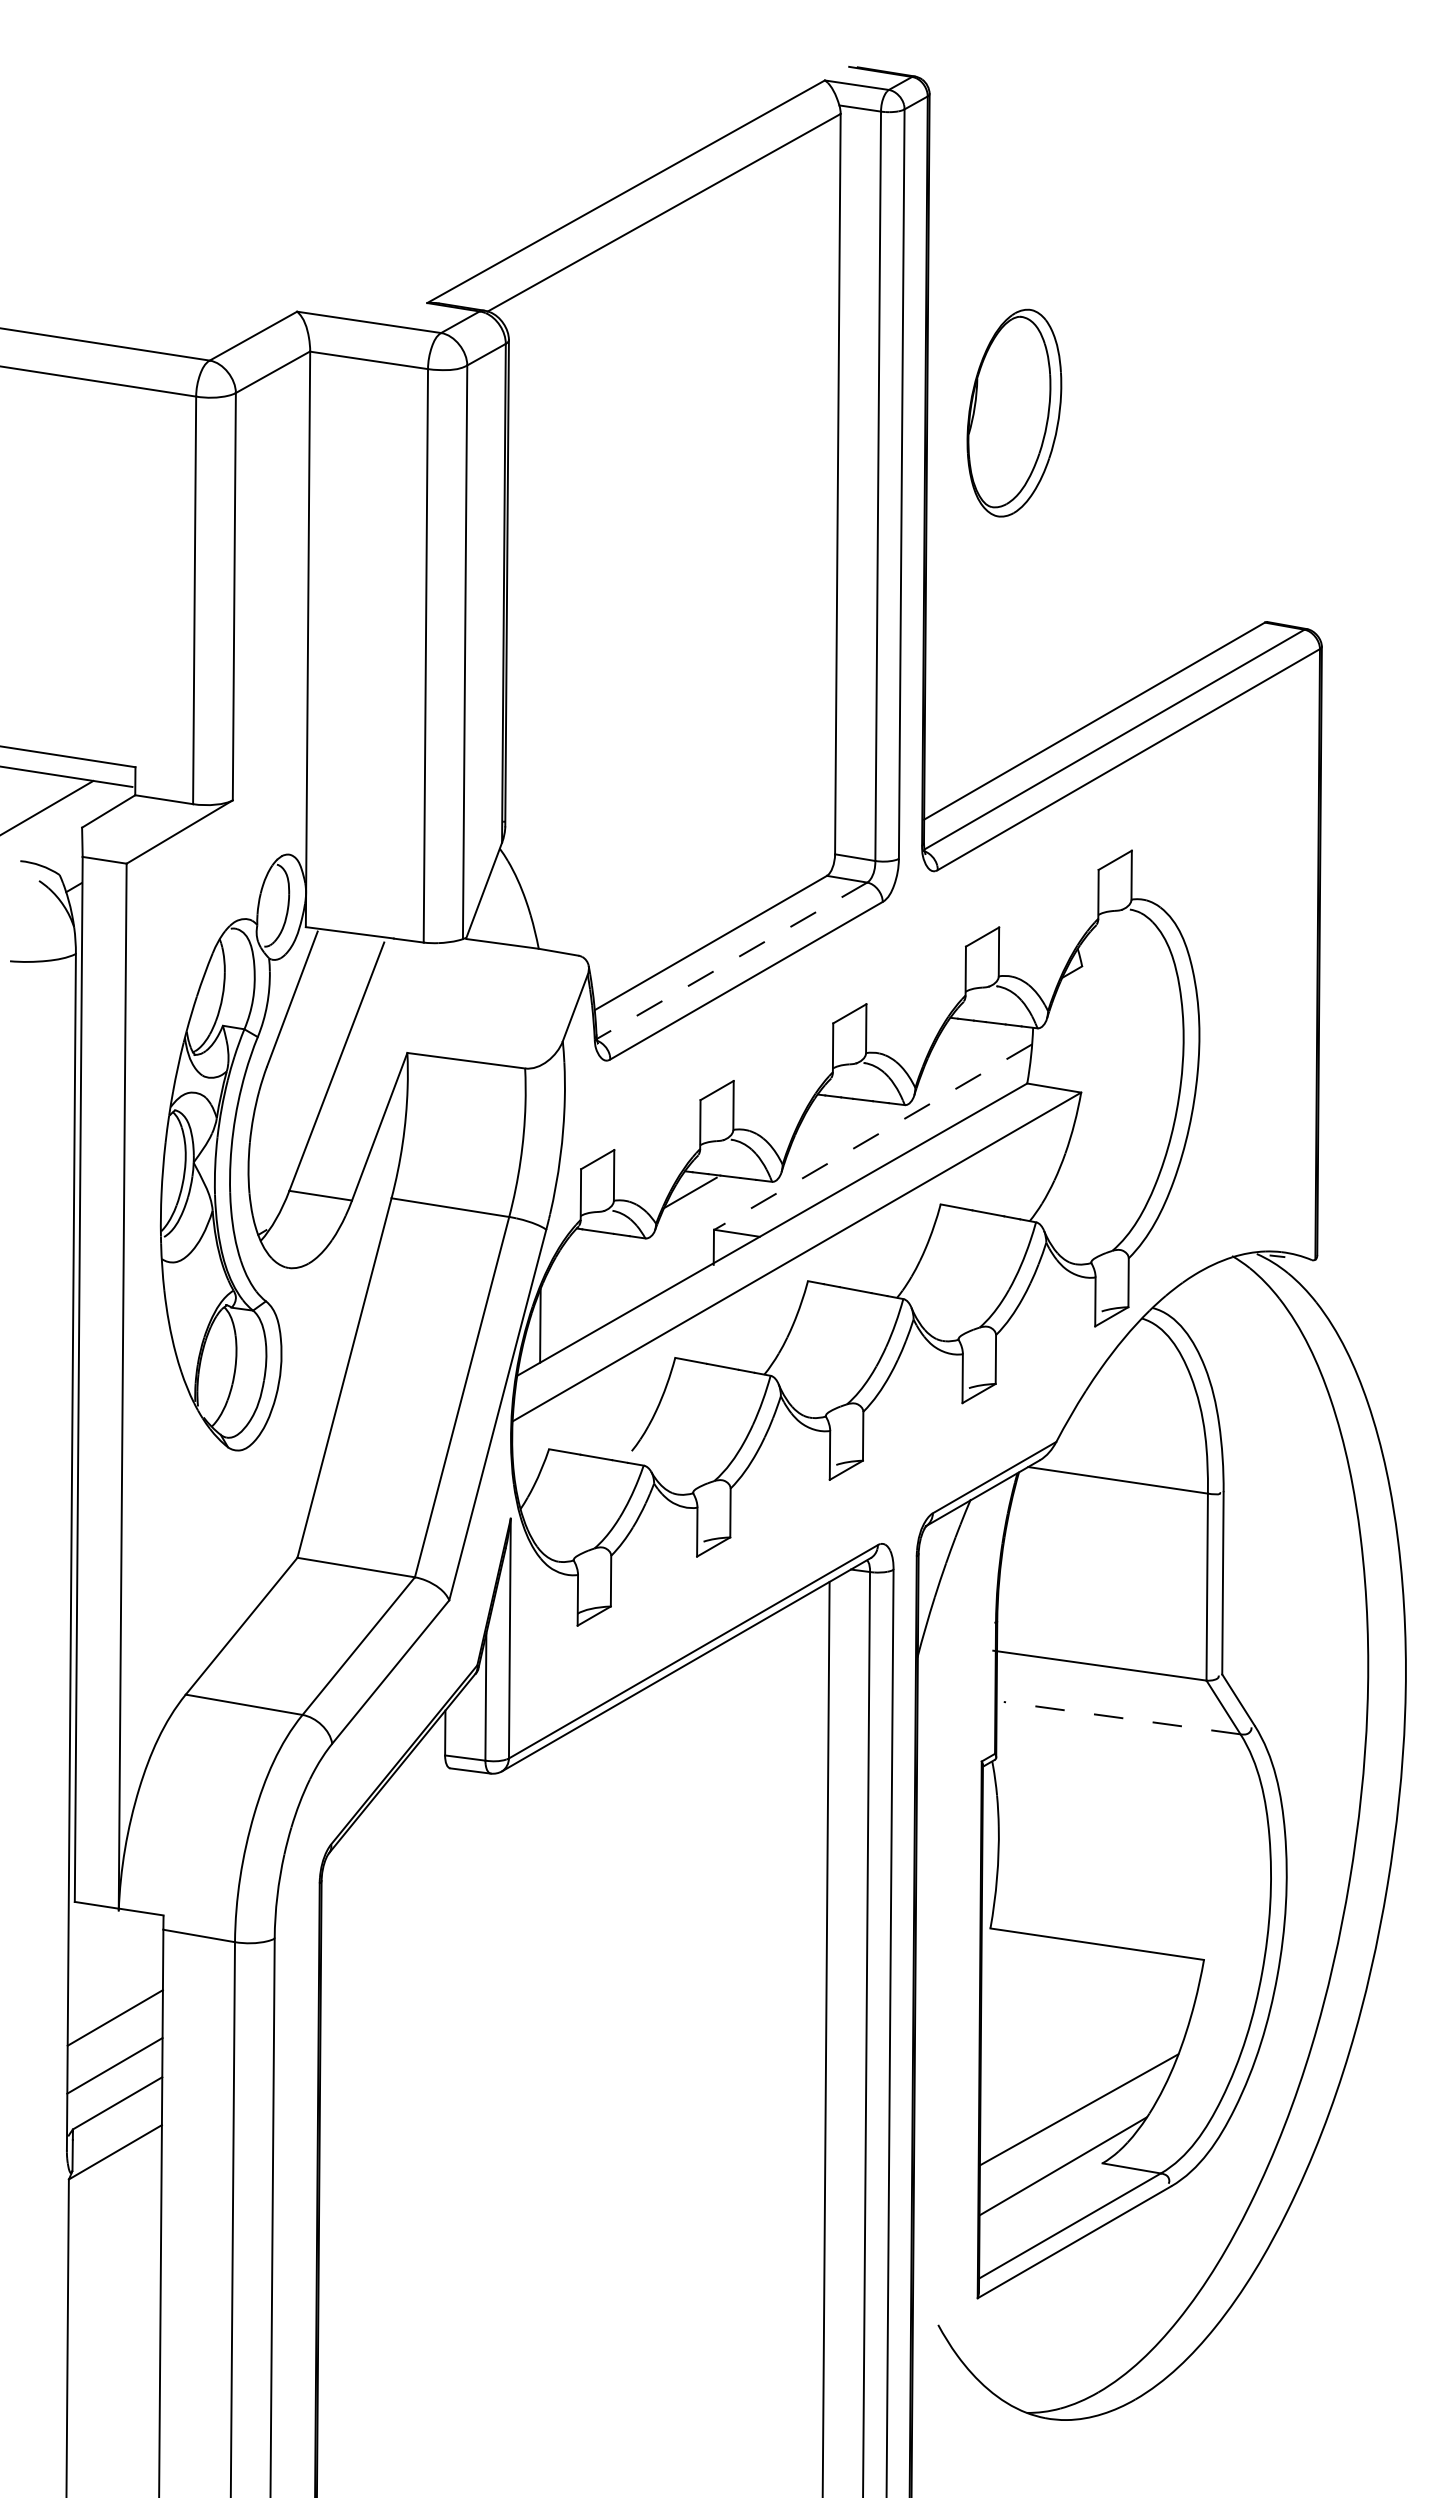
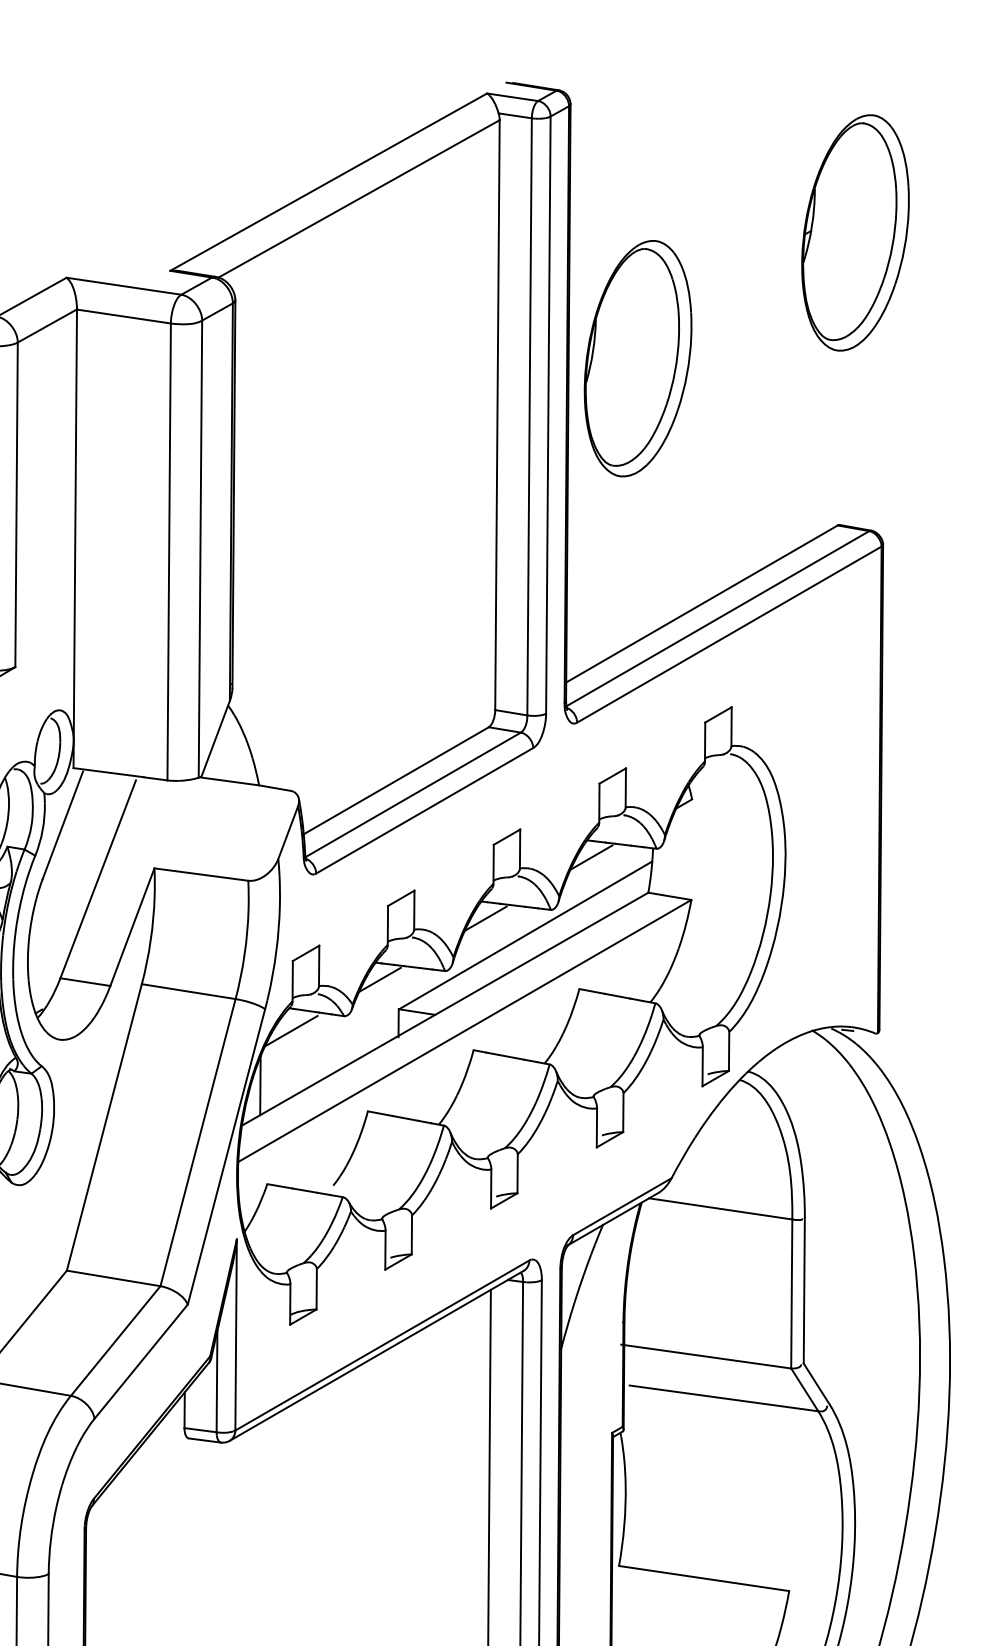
part: (1287, 255) -> (855, 232), added
part: (1014, 412) -> (638, 358), size x1.43
line: (730, 961) -> (411, 795), dashed -> solid
line: (955, 1039) -> (591, 857), added
line: (822, 1115) -> (485, 918), added
line: (873, 1137) -> (525, 935), dashed -> solid
line: (579, 1257) -> (291, 1031), added
line: (1121, 1718) -> (723, 1398), dashed -> solid

